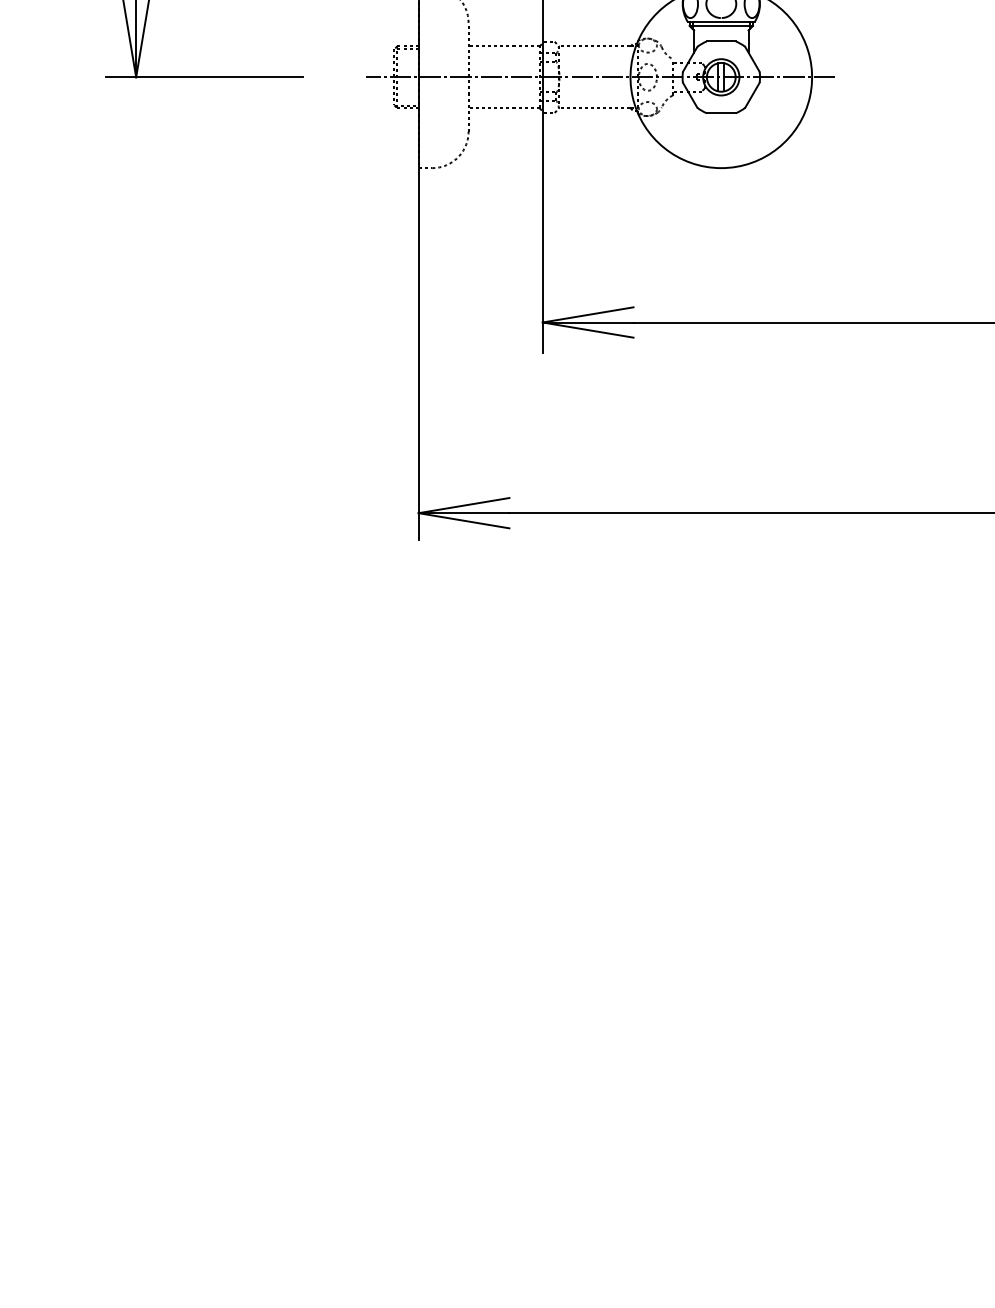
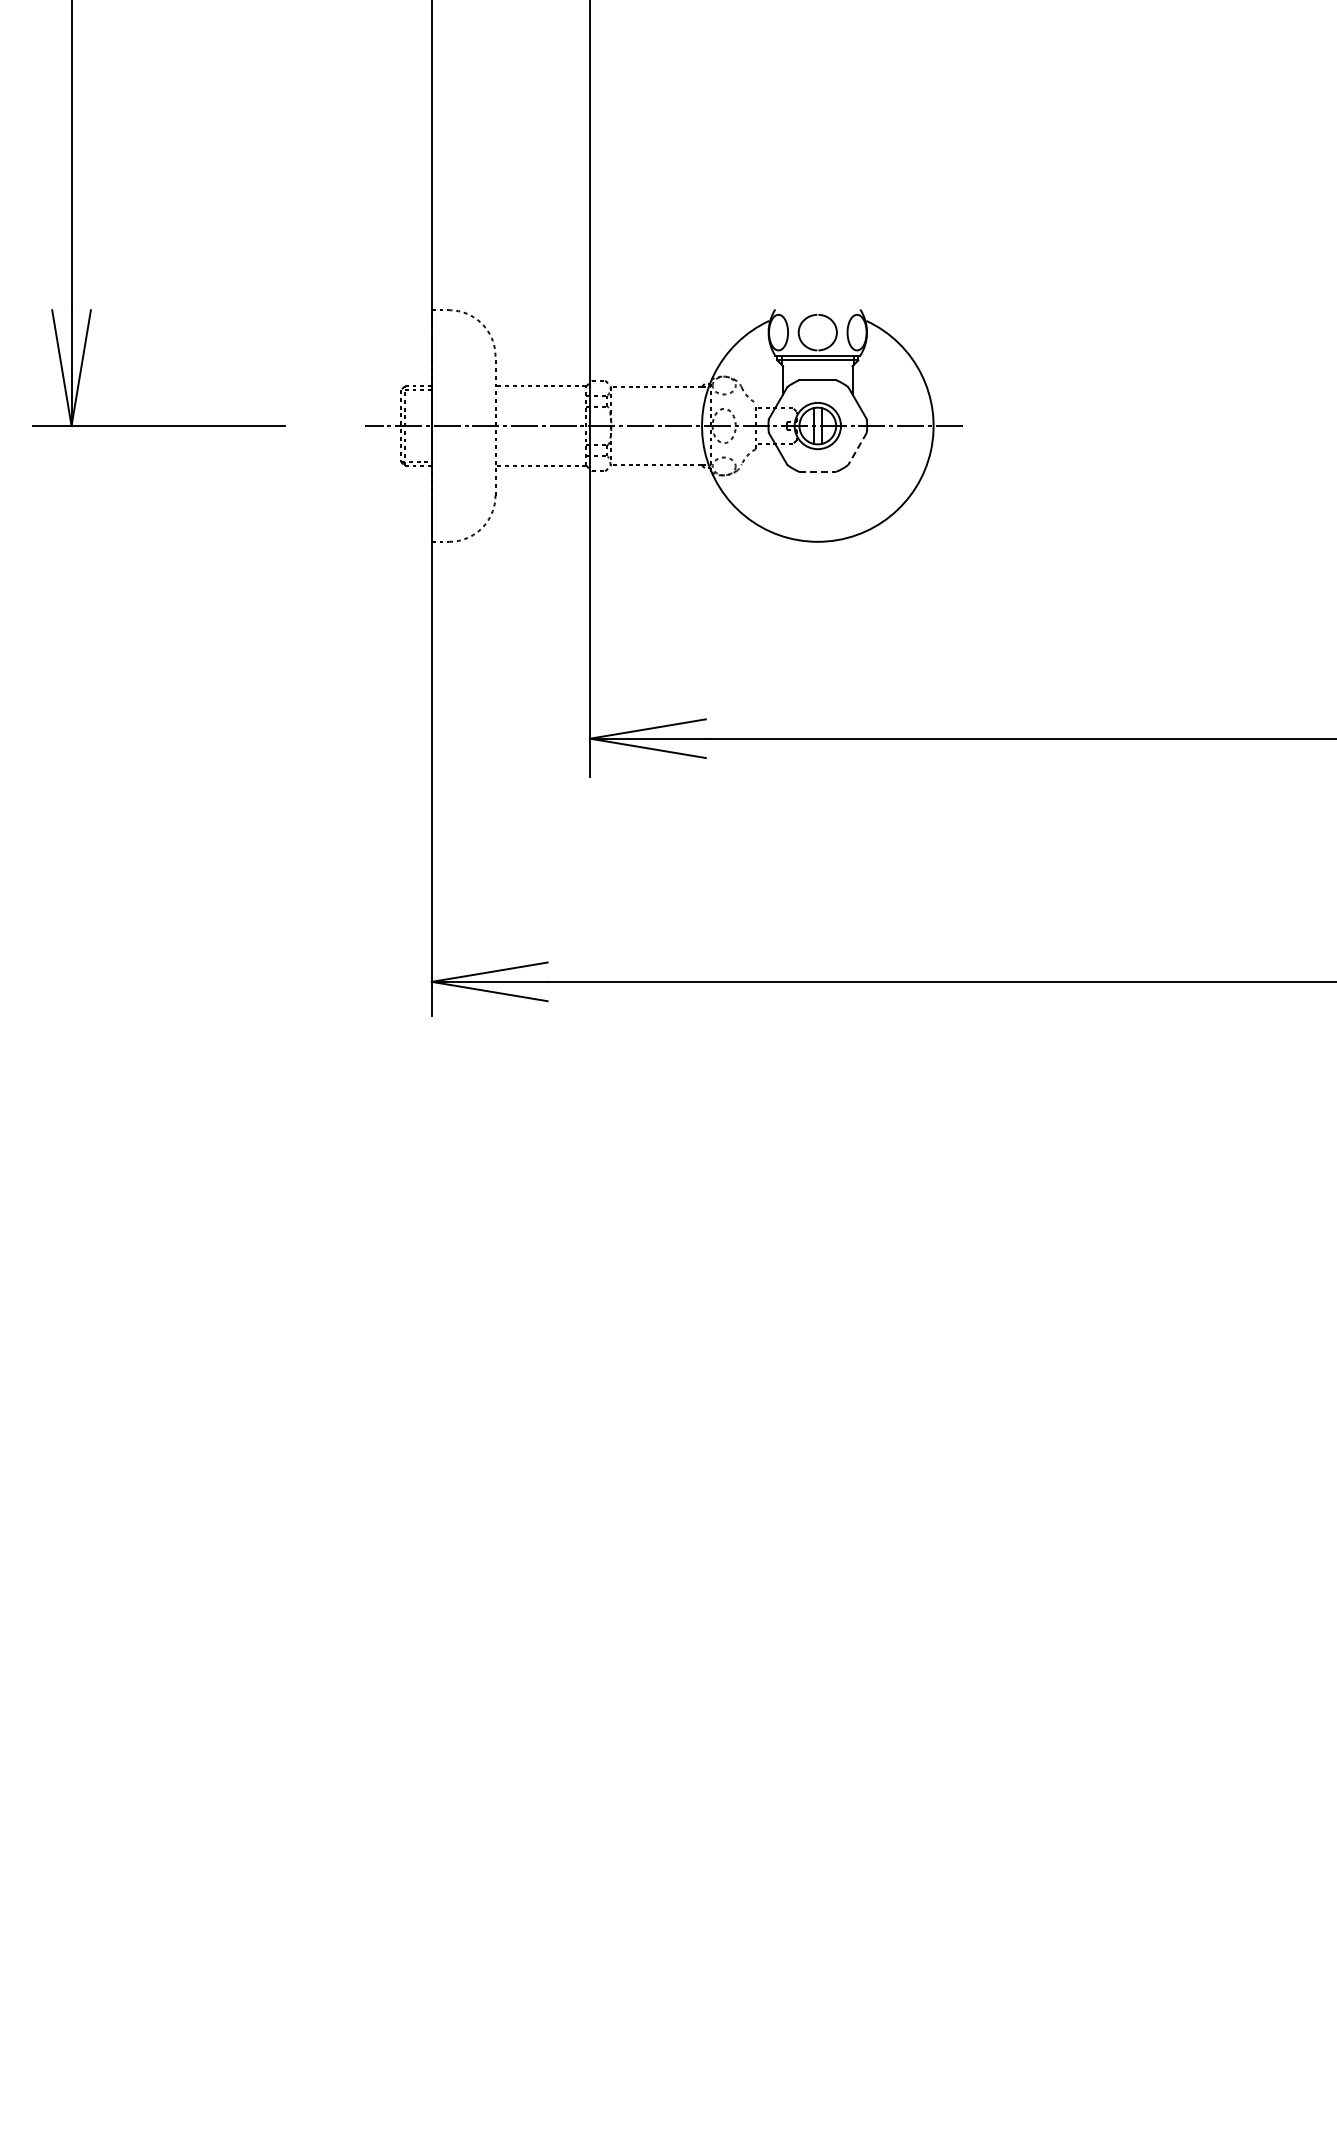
line: (752, 95) -> (857, 449), solid -> dashed
line: (721, 112) -> (818, 471), solid -> dashed

